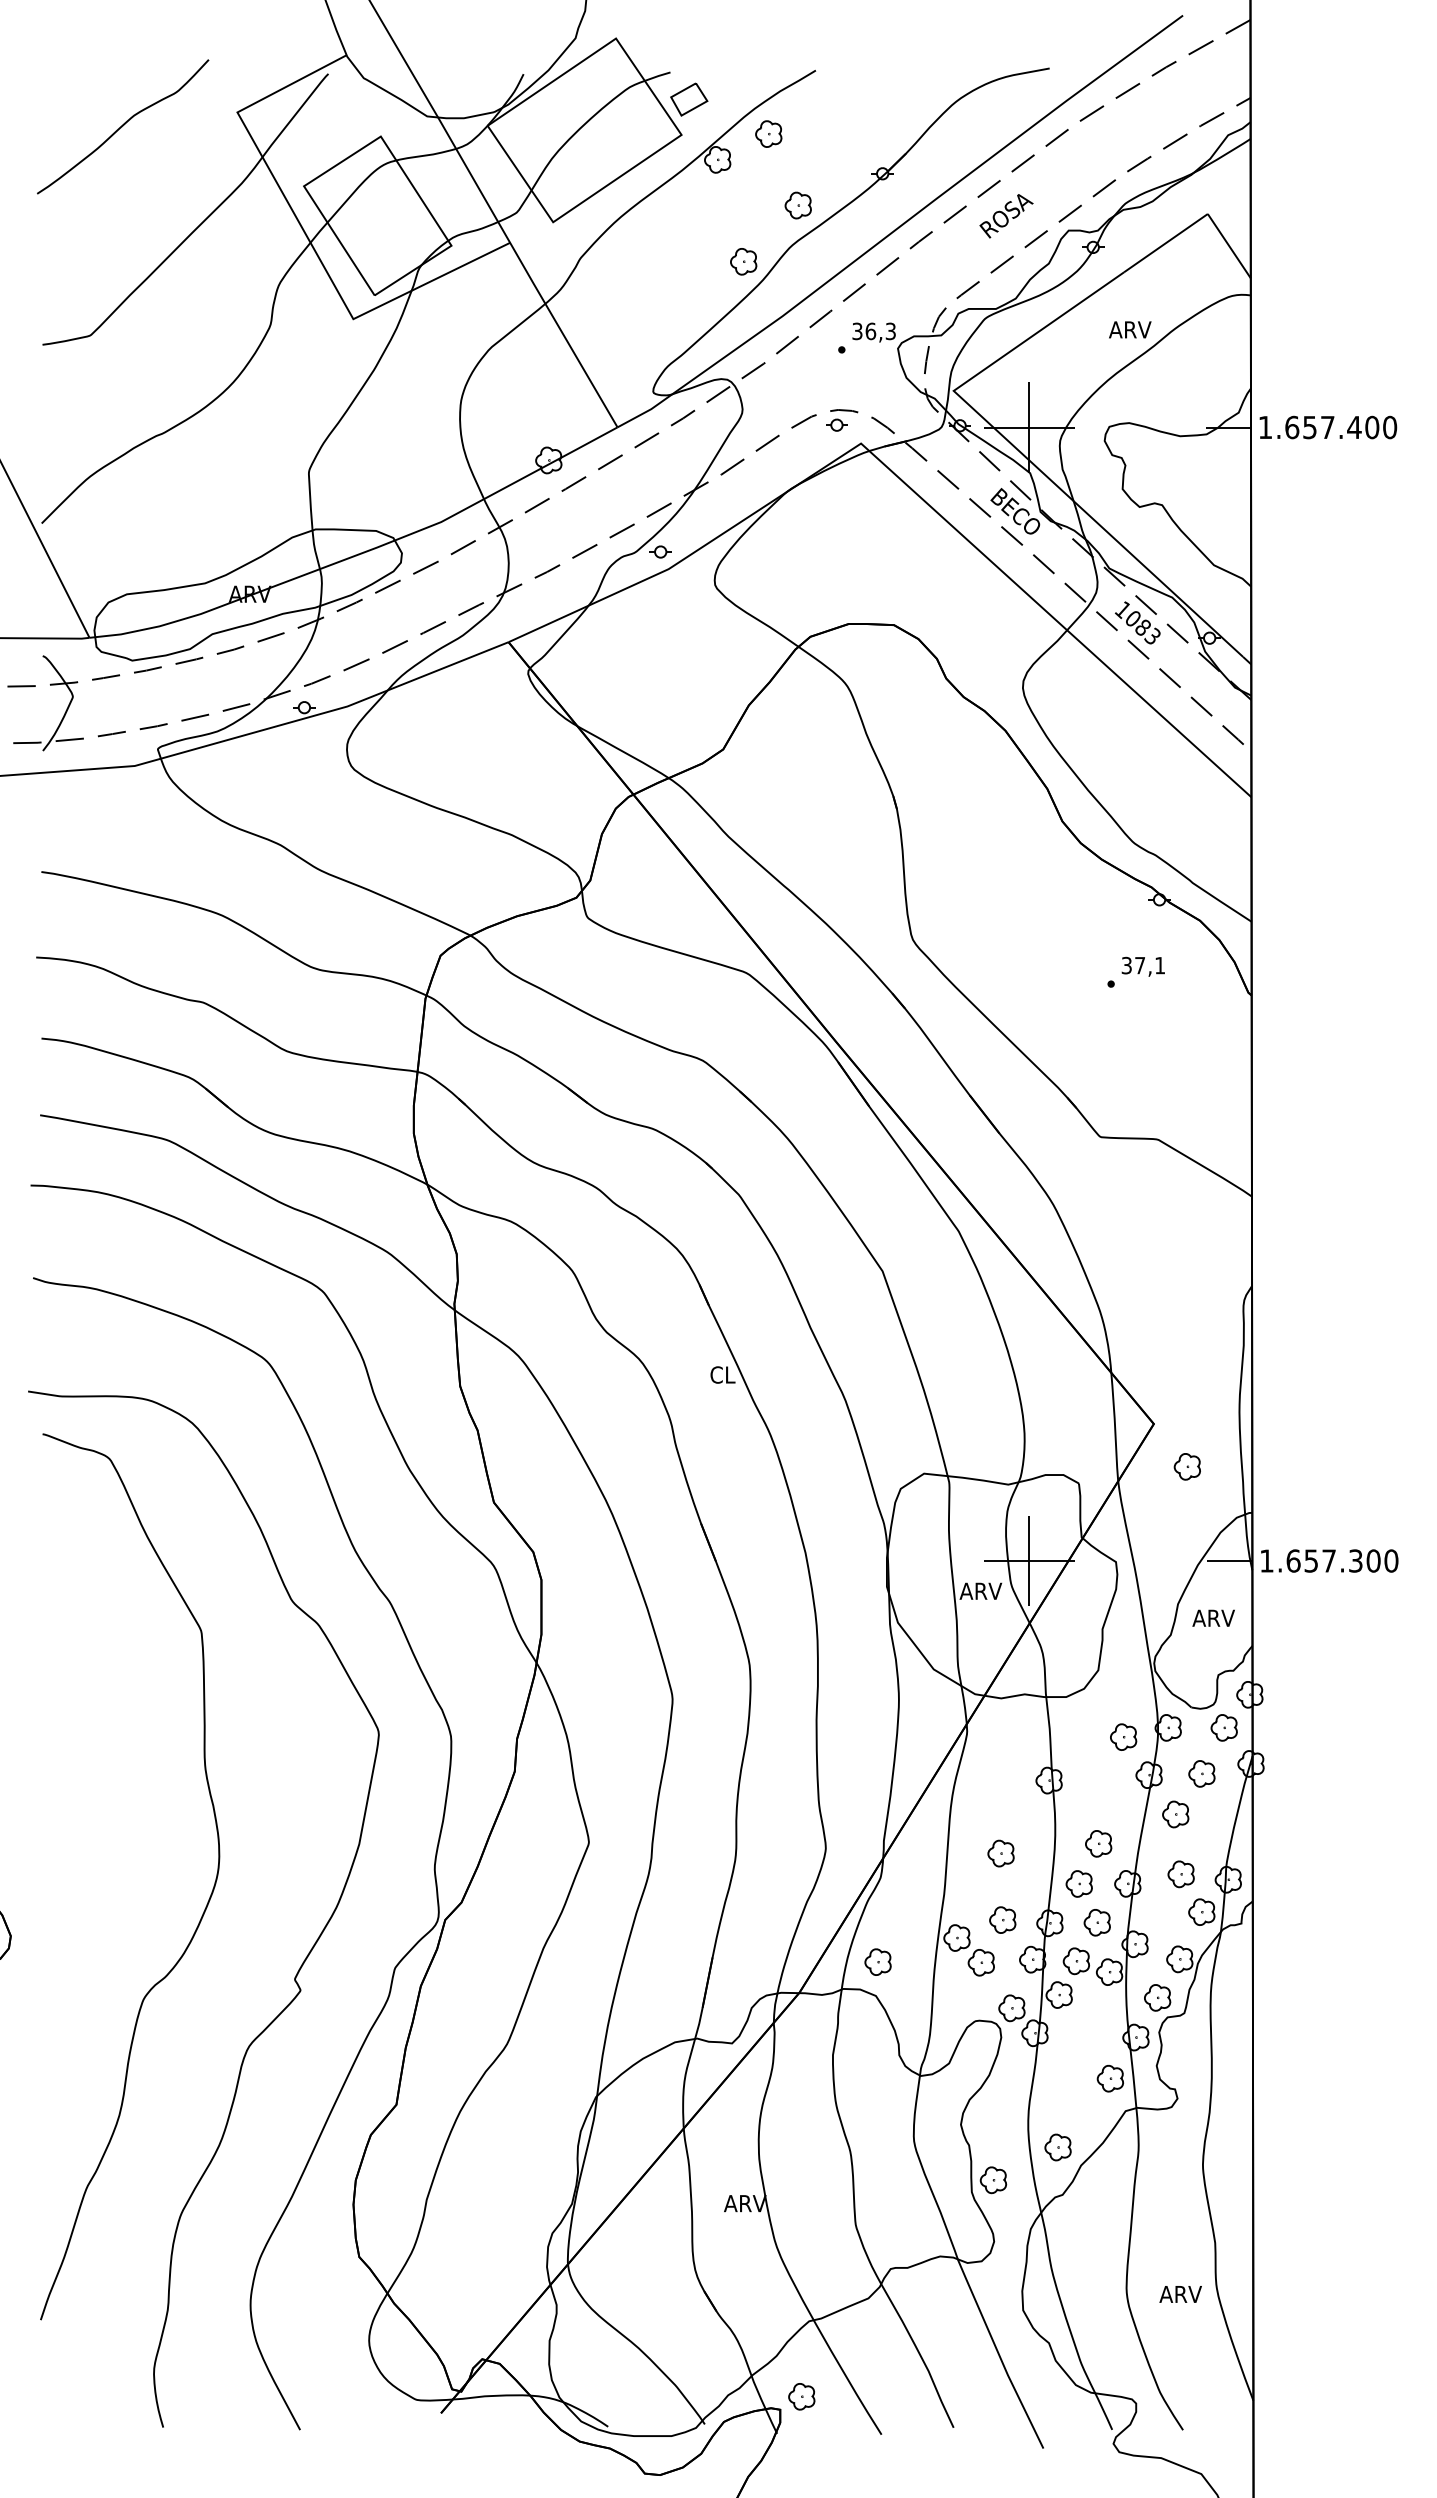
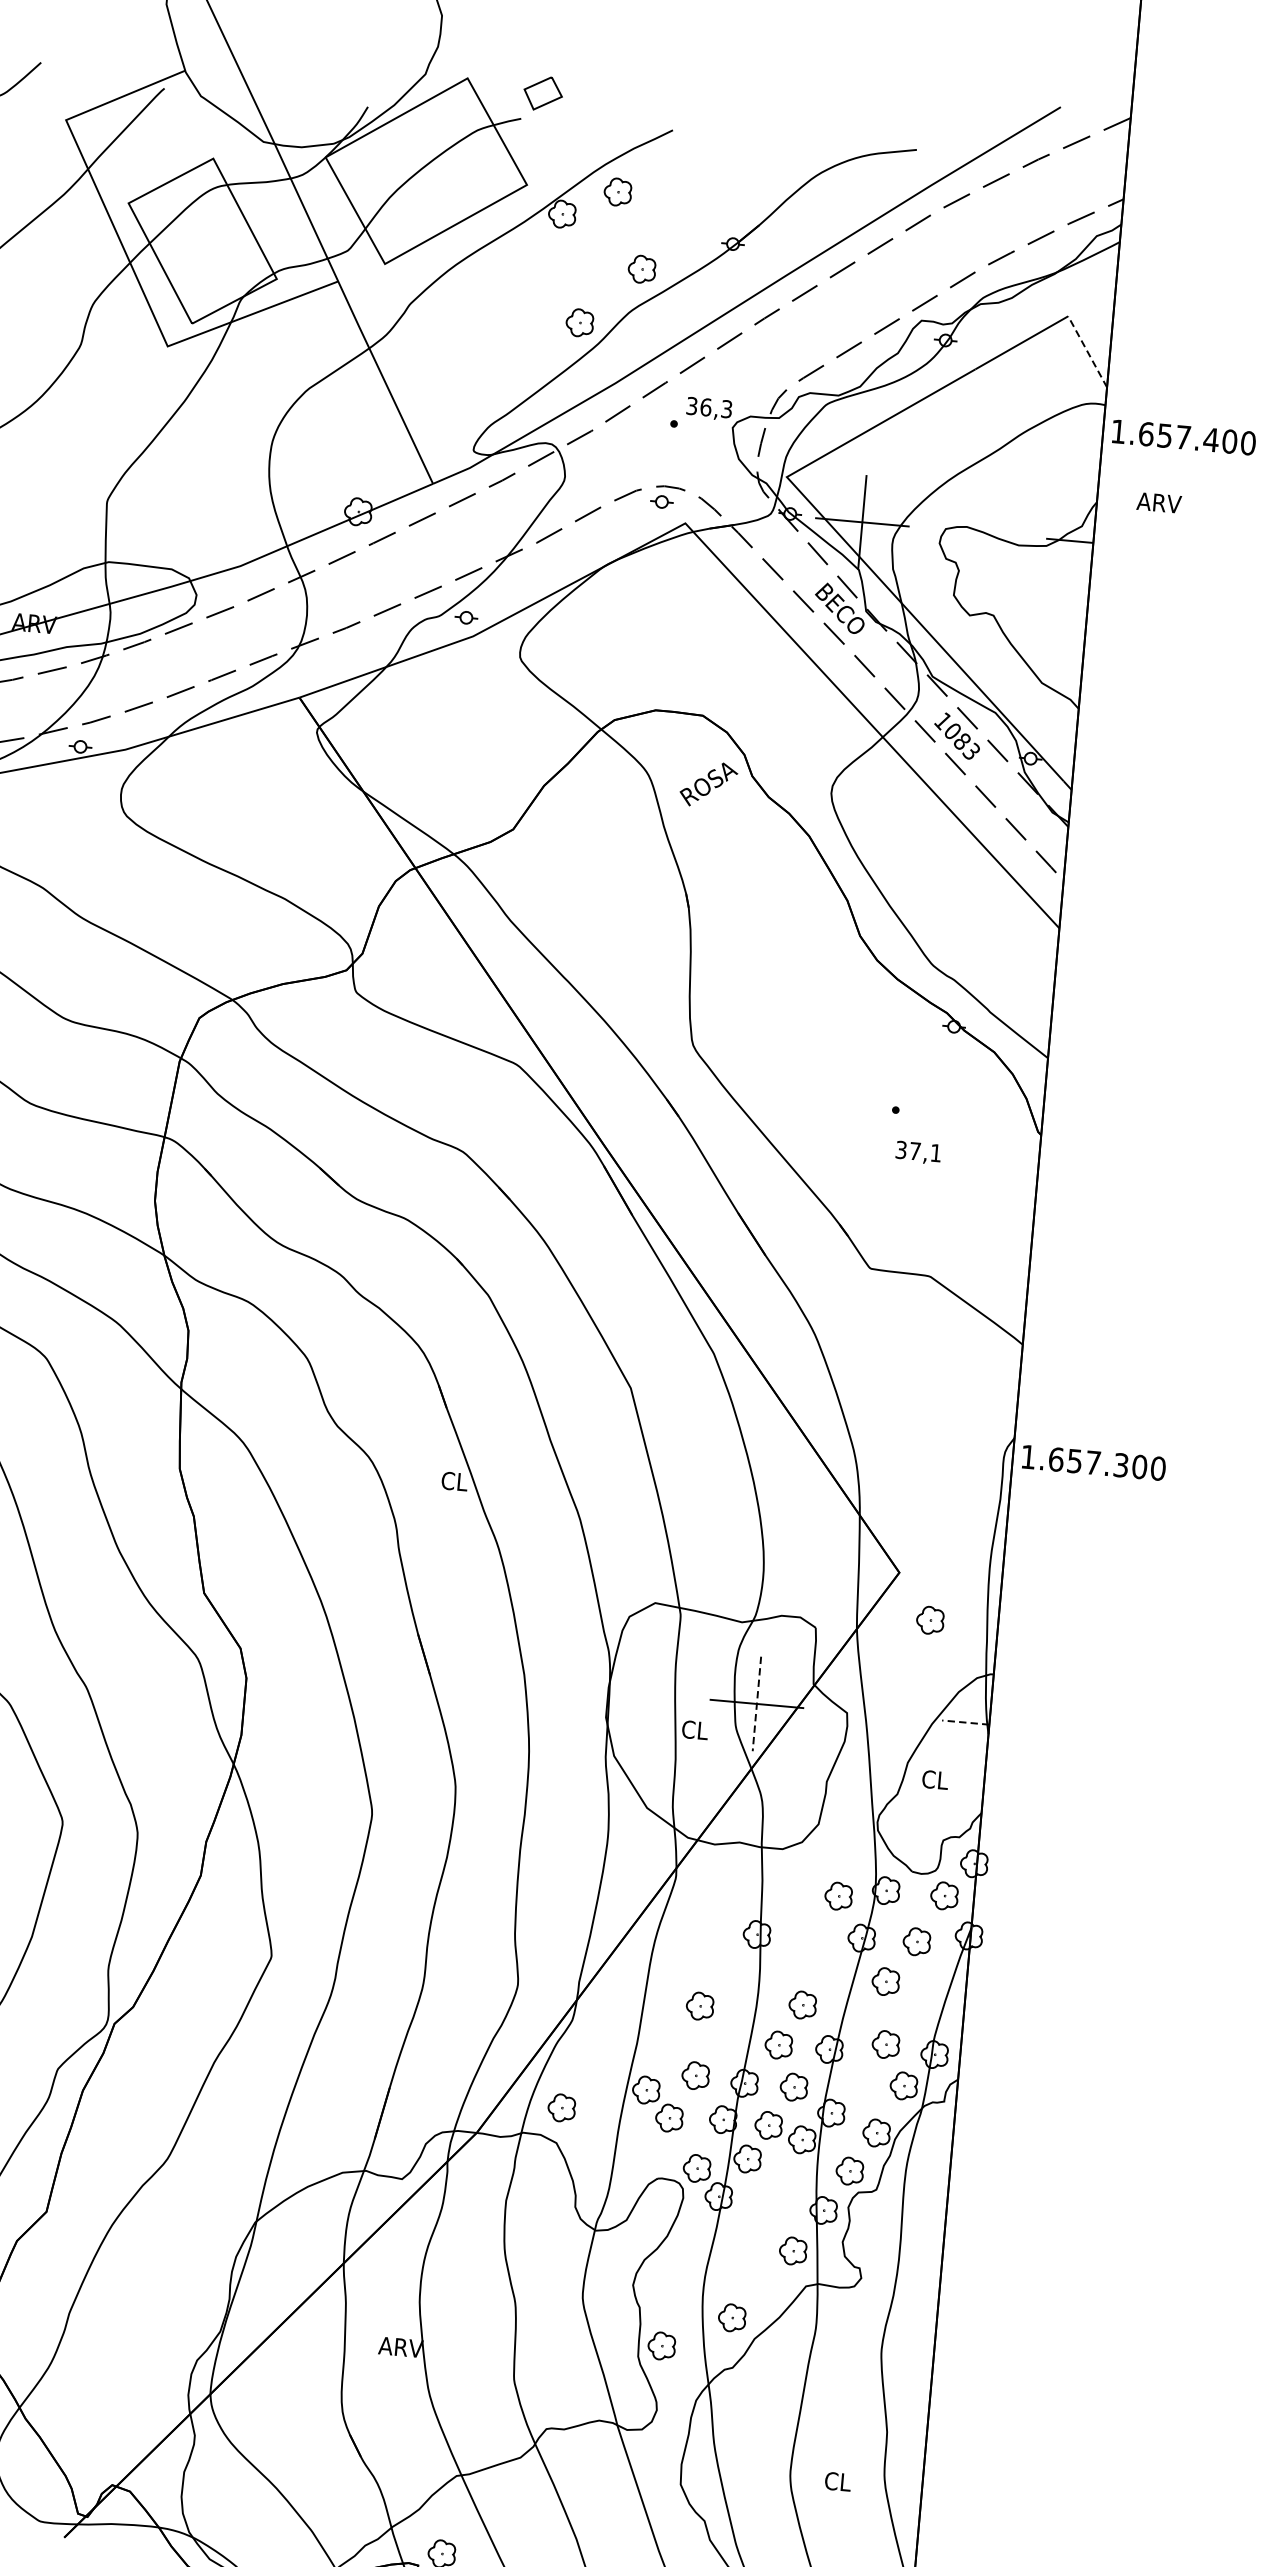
part: (689, 99) -> (543, 93), moved
text: (1006, 216) -> (708, 784), moved
line: (1229, 246) -> (1087, 352), solid -> dashed
text: (1130, 329) -> (1159, 502), moved
text: (1328, 427) -> (1184, 437), moved
text: (1142, 966) -> (917, 1152), moved
text: (1329, 1560) -> (1093, 1462), moved
line: (1029, 1561) -> (756, 1704), solid -> dashed
line: (1229, 1561) -> (965, 1723), solid -> dashed
text: (980, 1591) -> (703, 1731), ARV -> CL
text: (1213, 1617) -> (943, 1779), ARV -> CL
text: (1180, 2294) -> (846, 2482), ARV -> CL

